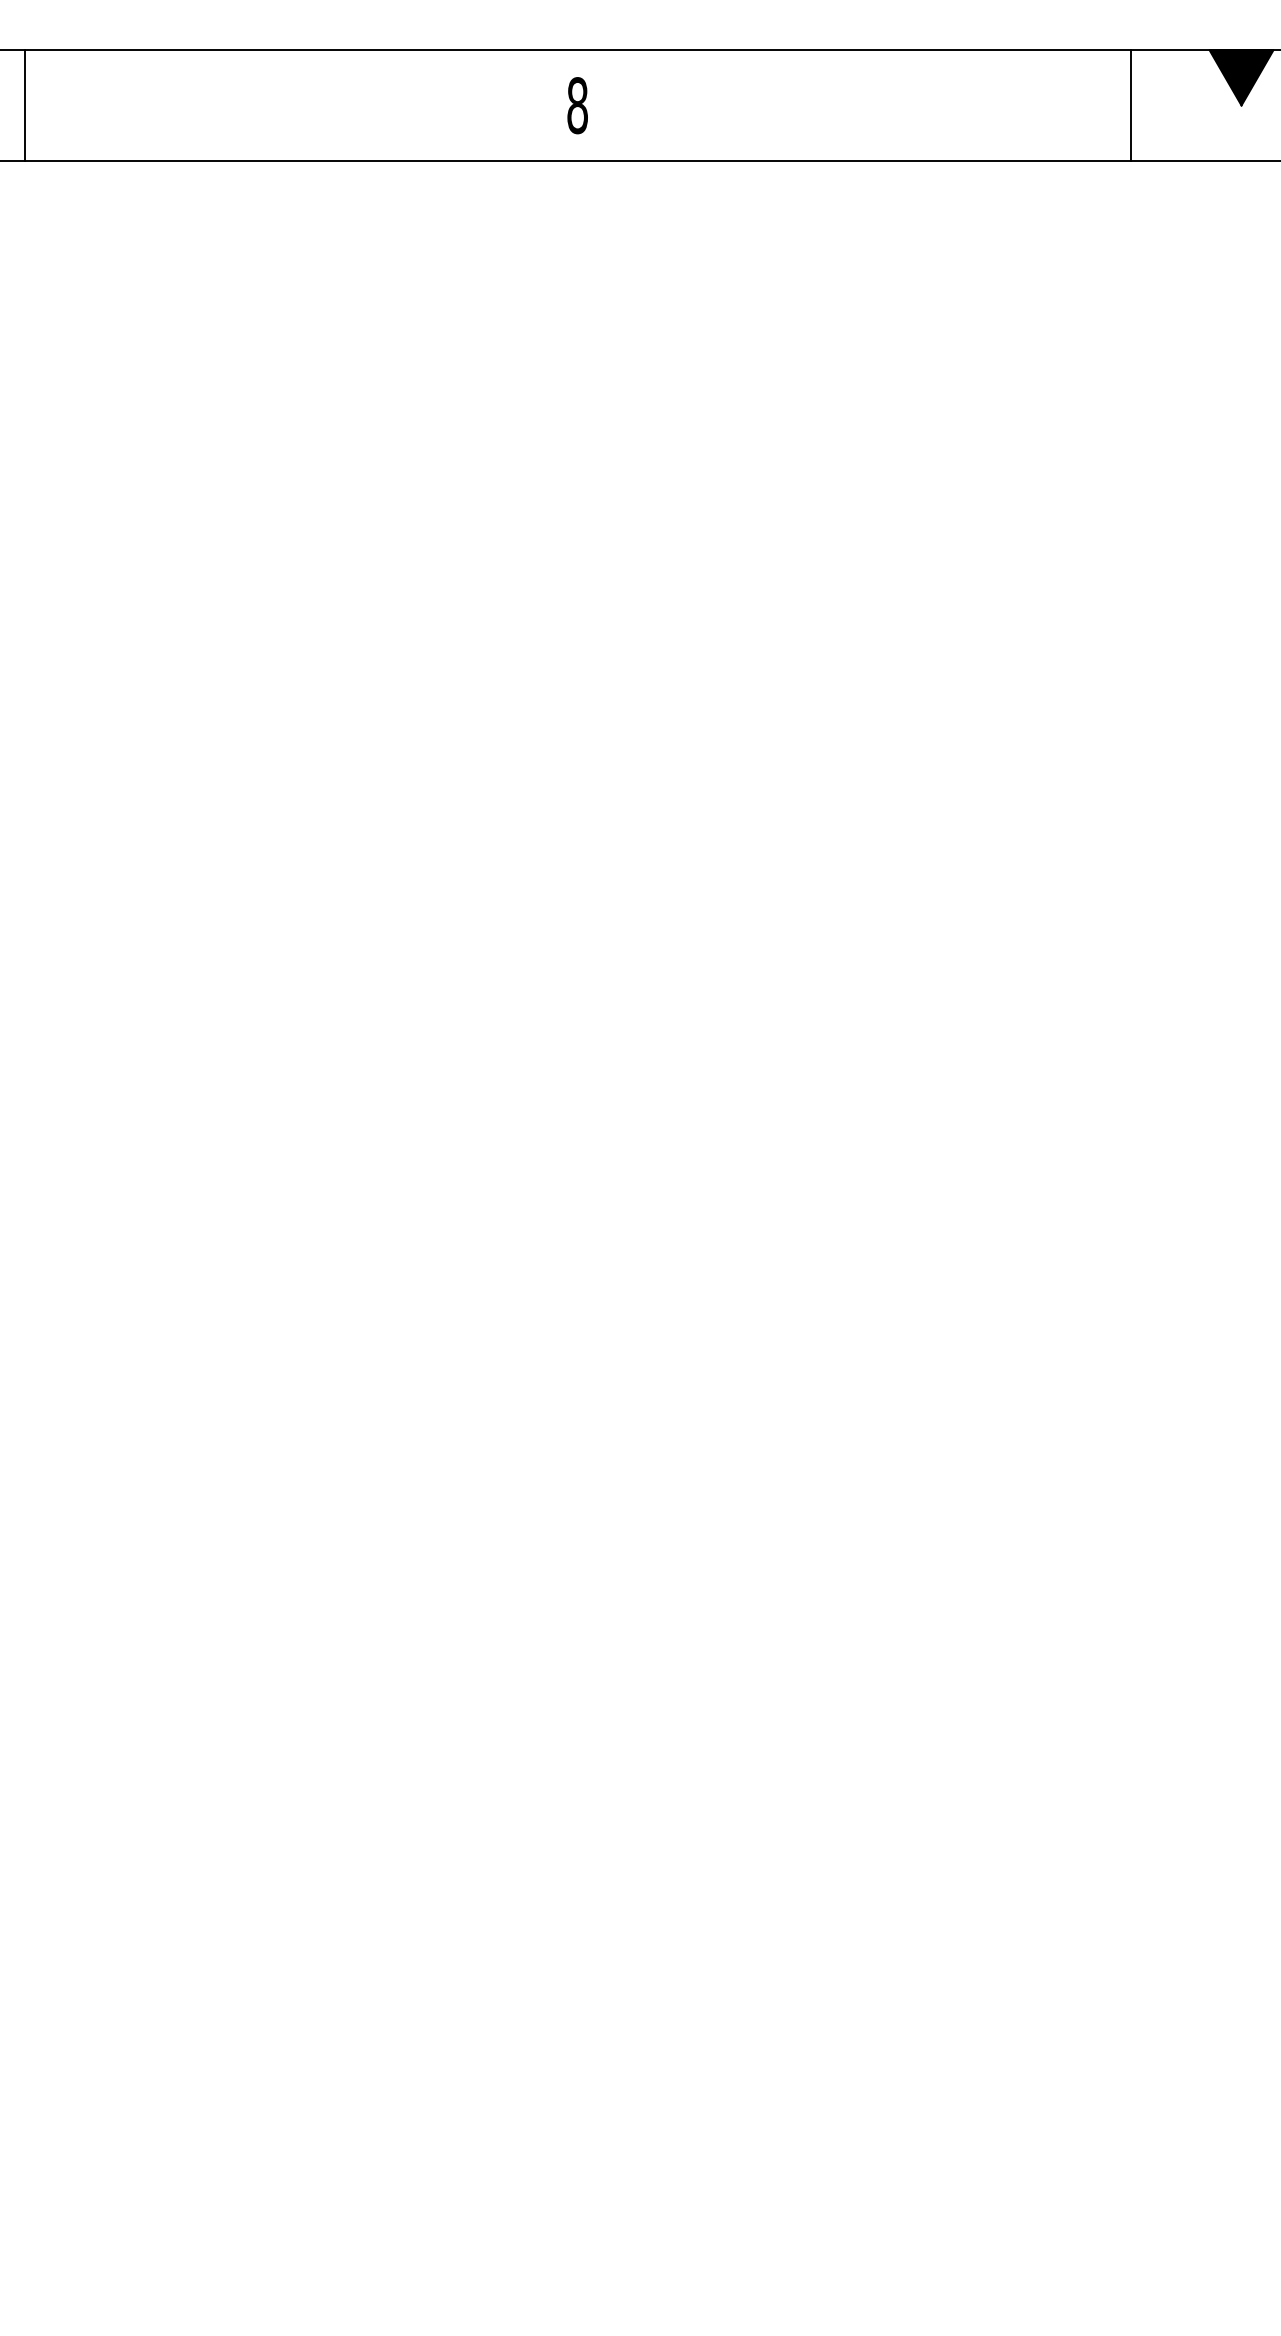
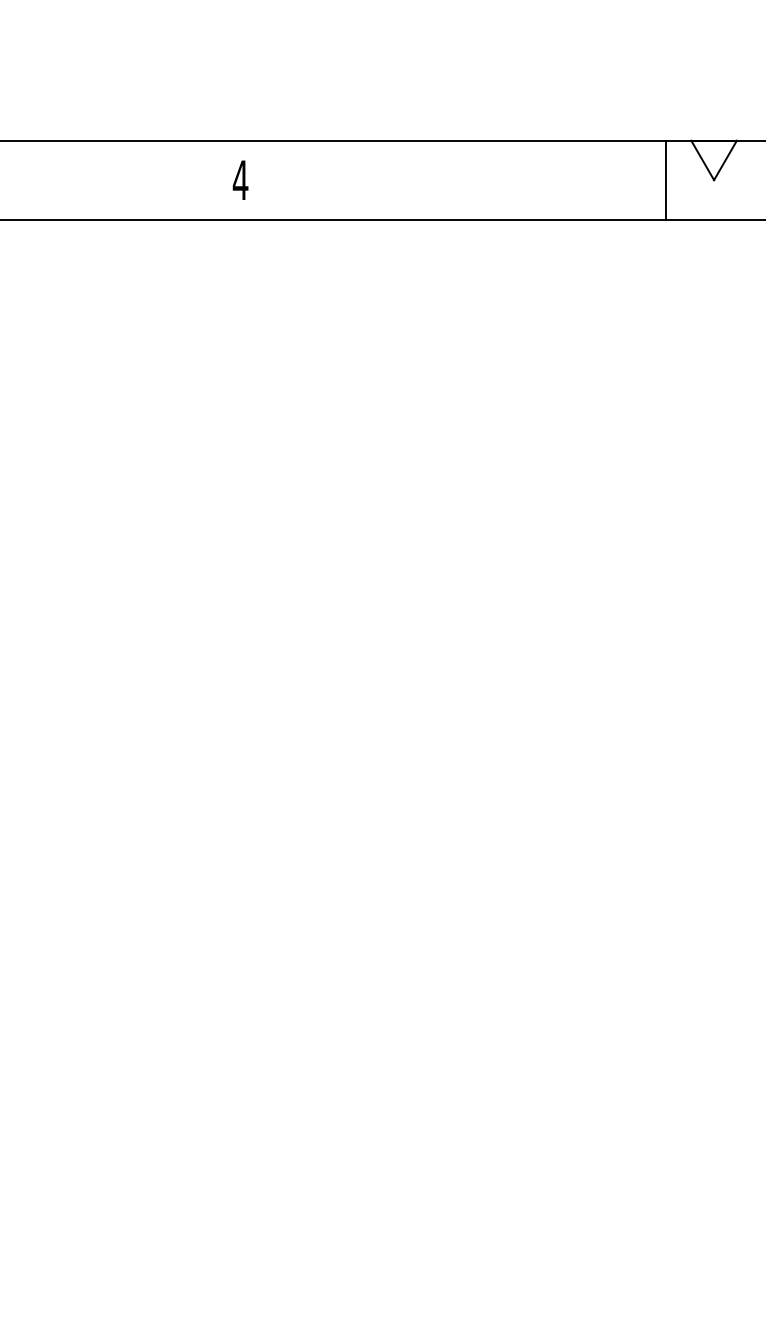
fill: (1241, 77) -> (714, 160), removed
text: (577, 105) -> (240, 180), 8 -> 4
line: (1130, 105) -> (665, 180), moved

